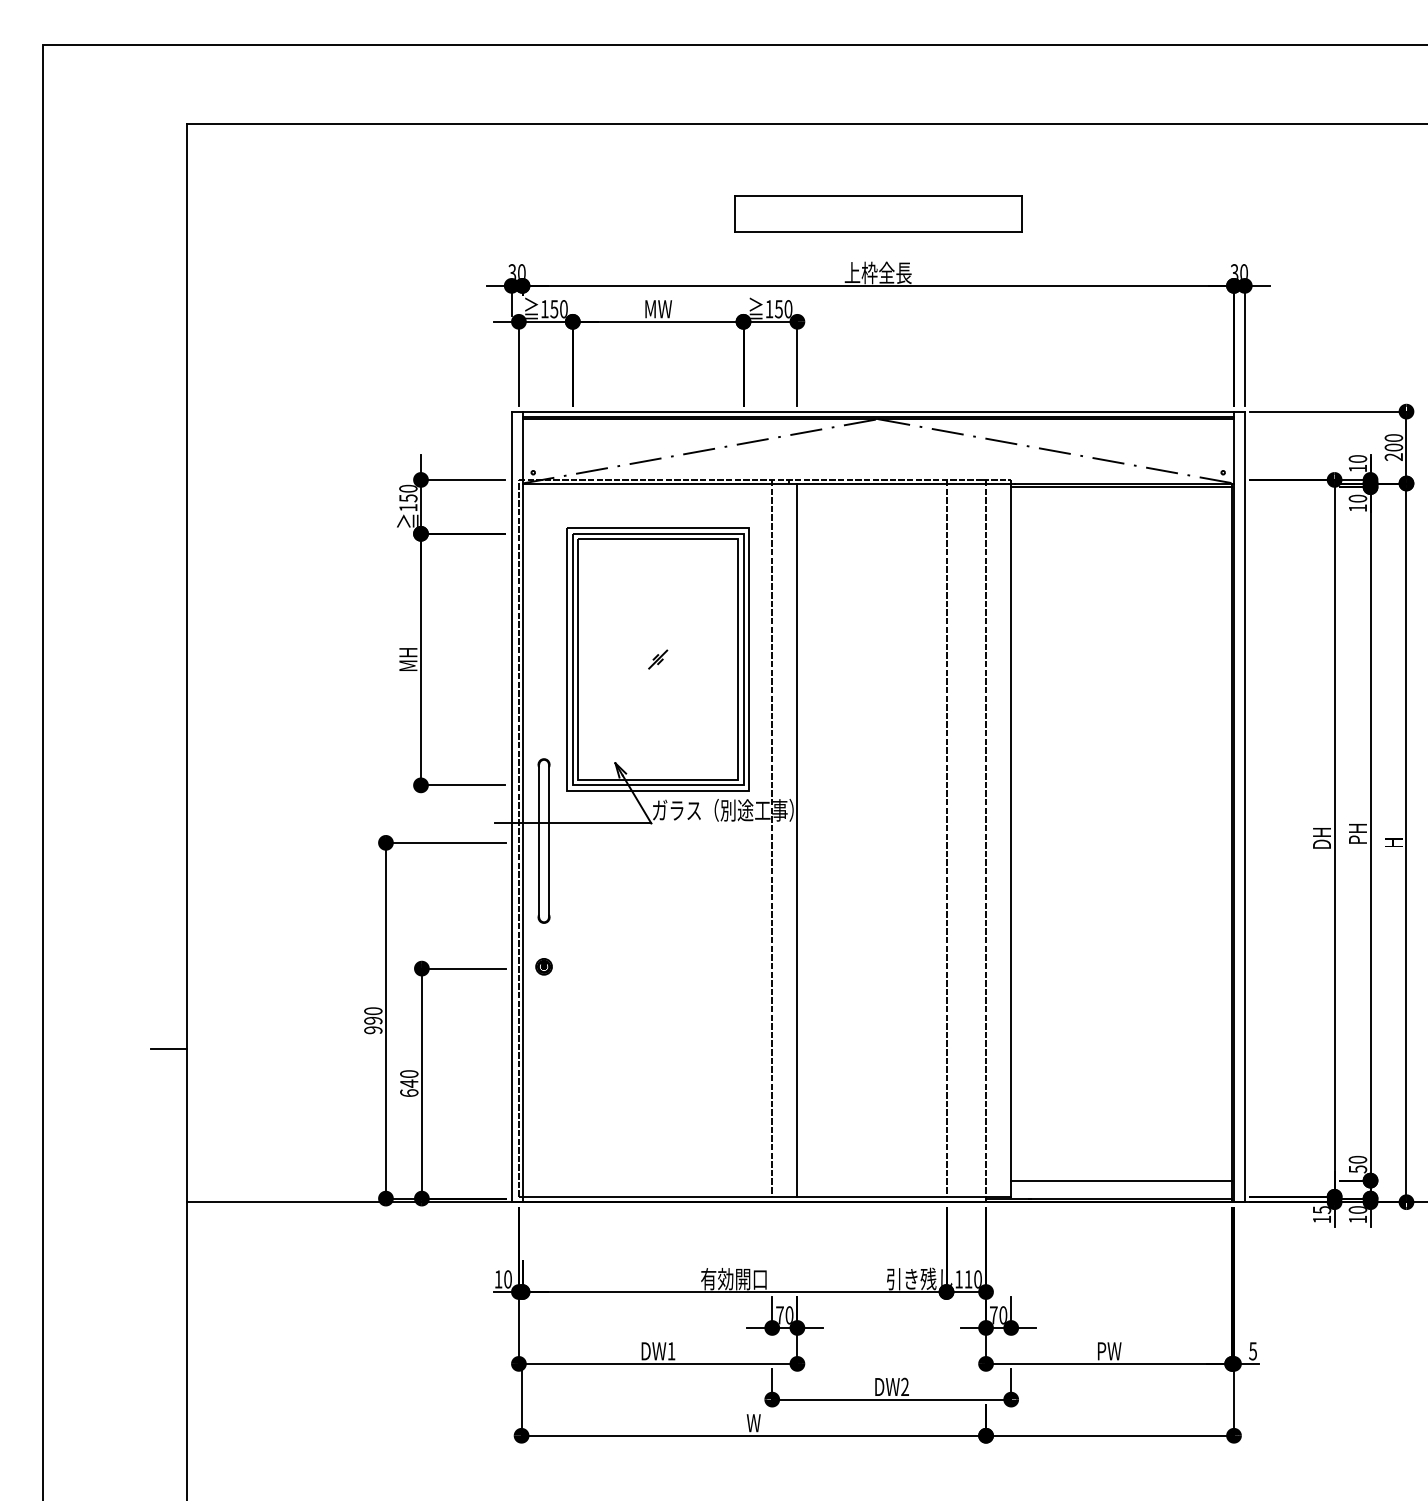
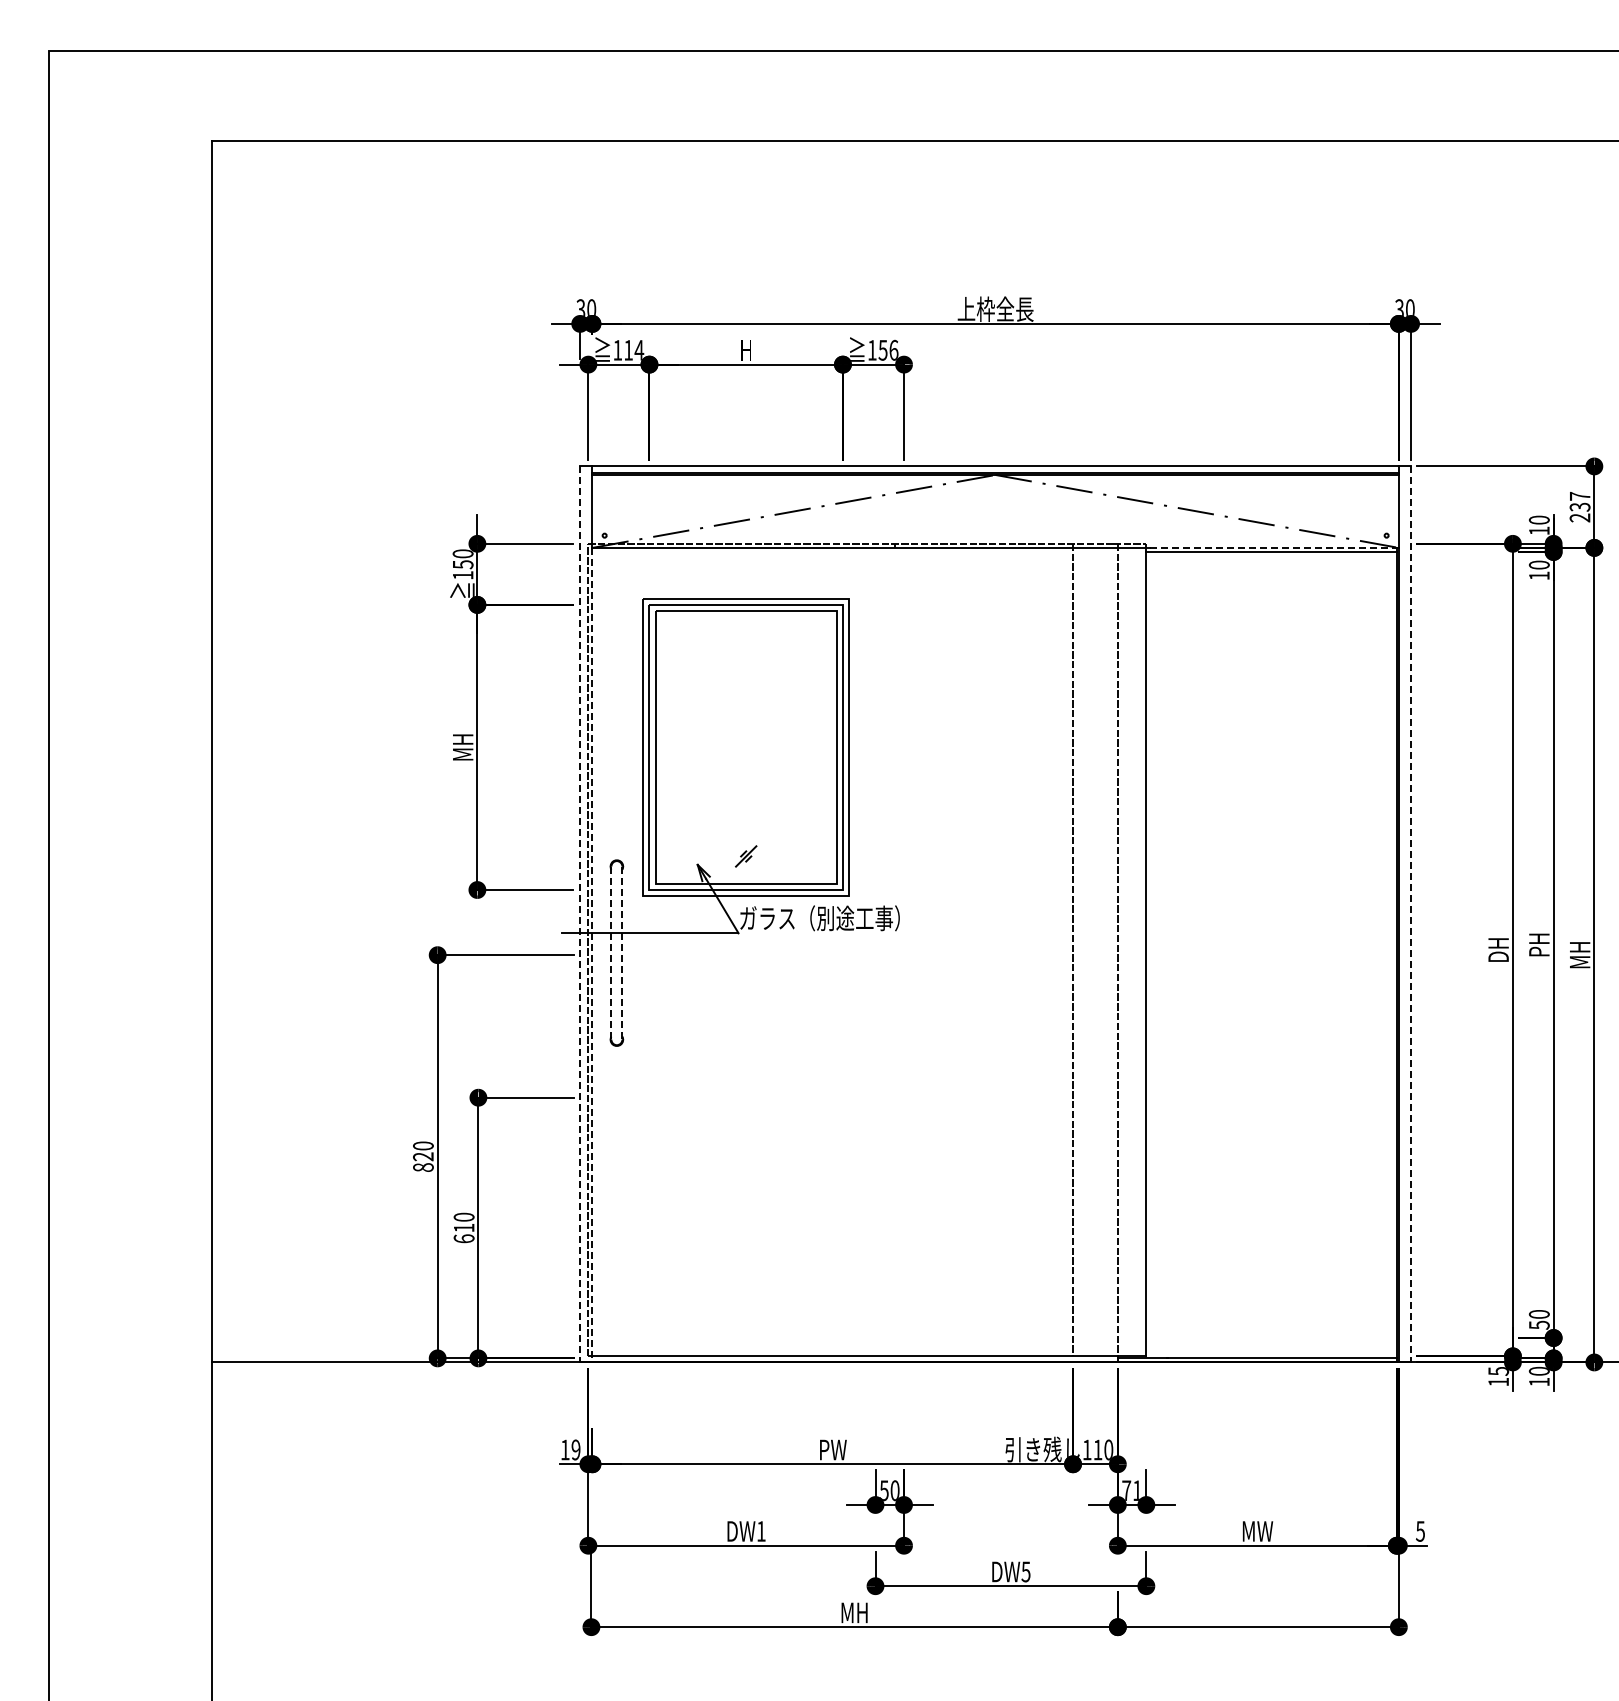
part: (878, 214) -> (995, 242), removed
text: (559, 308) -> (634, 349), 150 -> 114
text: (788, 308) -> (893, 349), 150 -> 156
text: (658, 309) -> (746, 350), MW -> H
text: (1393, 442) -> (1579, 501), 200 -> 237
line: (1125, 483) -> (1275, 547), solid -> dashed
part: (658, 659) -> (746, 856), moved
line: (511, 806) -> (580, 914), solid -> dashed
line: (1245, 806) -> (1411, 914), solid -> dashed
line: (772, 837) -> (875, 949), removed
line: (797, 839) -> (904, 951), removed
line: (539, 841) -> (611, 953), solid -> dashed
line: (549, 841) -> (622, 953), solid -> dashed
line: (522, 843) -> (592, 955), solid -> dashed
text: (1394, 843) -> (1580, 955), H -> MH
part: (543, 966) -> (616, 1095), removed
text: (373, 1025) -> (423, 1162), 990 -> 820
line: (167, 1049) -> (190, 1189), removed
text: (409, 1083) -> (464, 1227), 640 -> 610
line: (1121, 1181) -> (1271, 1338), removed
text: (507, 1278) -> (575, 1449), 10 -> 19
text: (733, 1278) -> (831, 1449), 有効開口 -> PW
text: (780, 1315) -> (884, 1490), 70 -> 50
text: (1003, 1315) -> (1137, 1490), 70 -> 71
text: (1109, 1351) -> (1257, 1531), PW -> MW
text: (904, 1386) -> (1025, 1571), DW2 -> DW5
text: (753, 1422) -> (854, 1612), W -> MH

